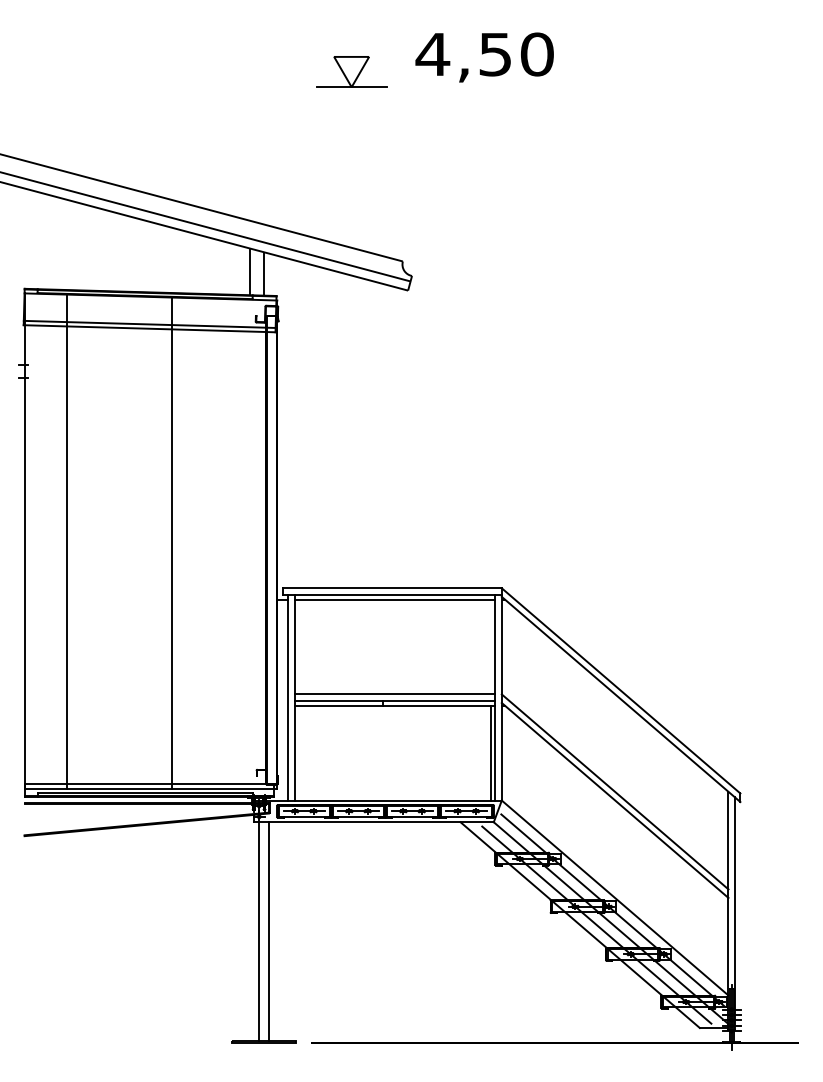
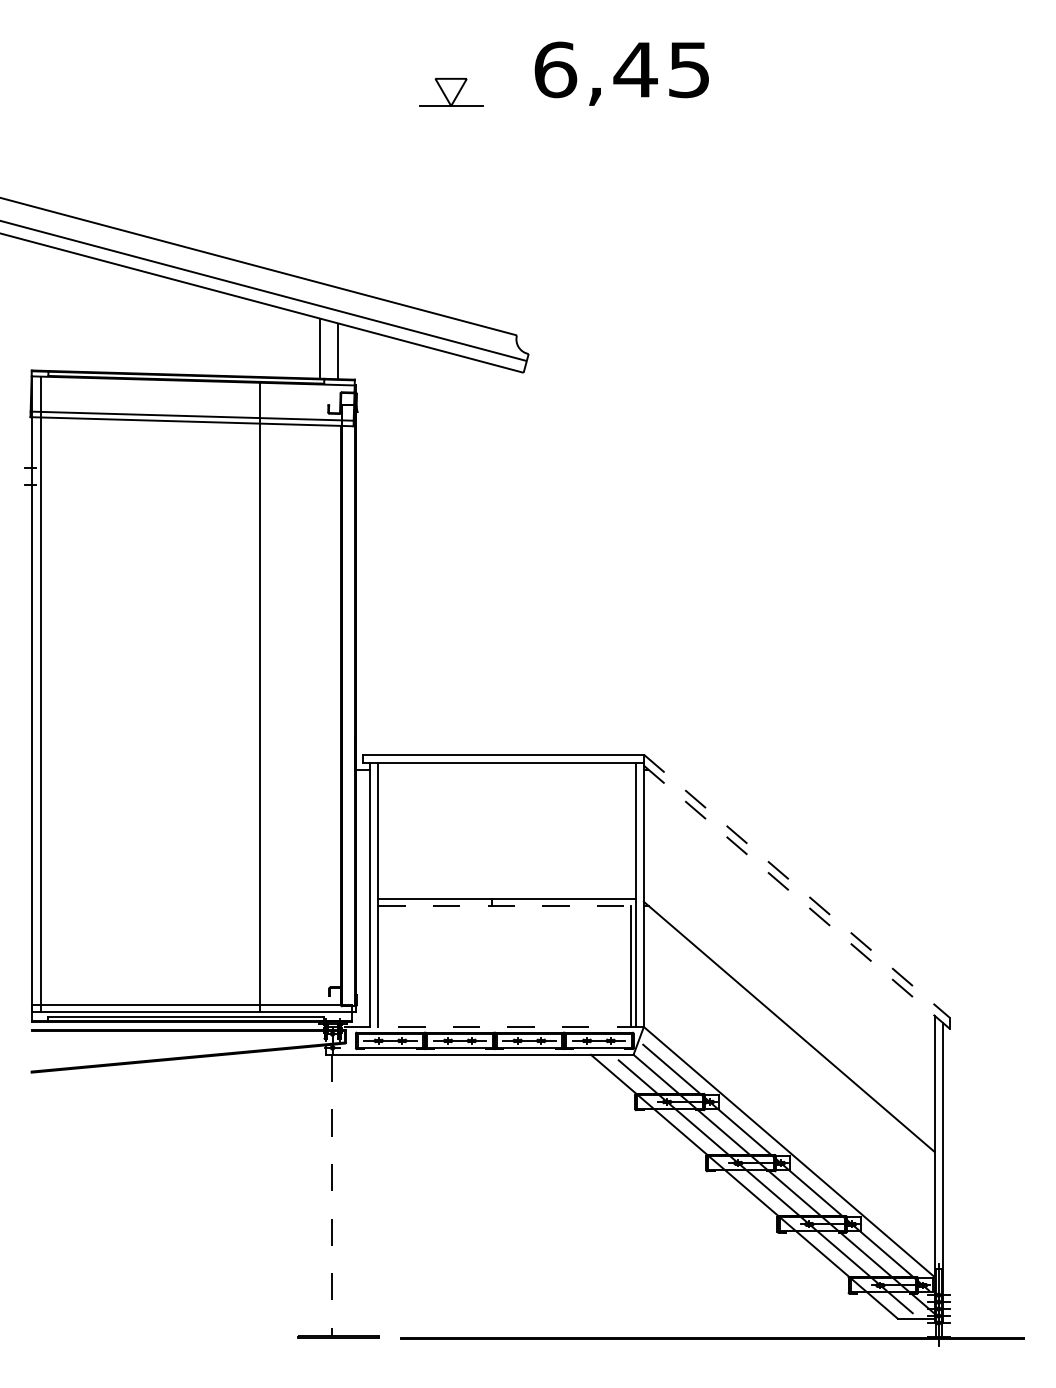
text: (484, 54) -> (621, 69), 4,50 -> 6,45
part: (351, 72) -> (450, 92), size x0.7
line: (67, 541) -> (41, 694), moved
line: (172, 542) -> (260, 696), moved
line: (394, 600) -> (506, 770), removed
line: (620, 691) -> (796, 886), solid -> dashed
line: (394, 694) -> (506, 890), removed
line: (620, 699) -> (796, 897), solid -> dashed
line: (395, 705) -> (507, 905), solid -> dashed
line: (614, 791) -> (788, 1015), removed
line: (383, 800) -> (492, 1026), solid -> dashed
line: (258, 931) -> (331, 1195), solid -> dashed
line: (269, 931) -> (345, 1194), removed

